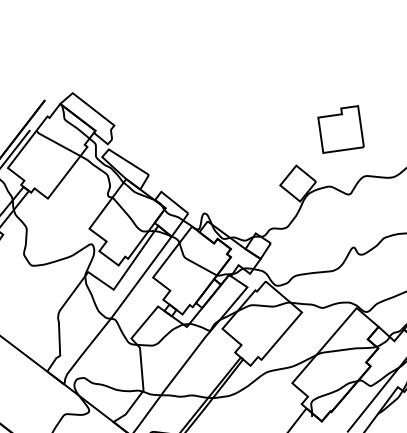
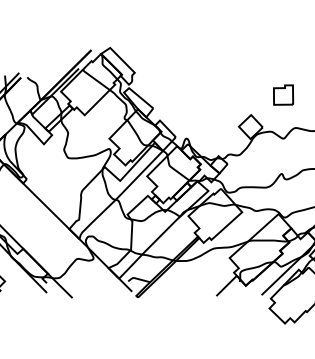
part: (340, 128) -> (283, 94), size x0.7

